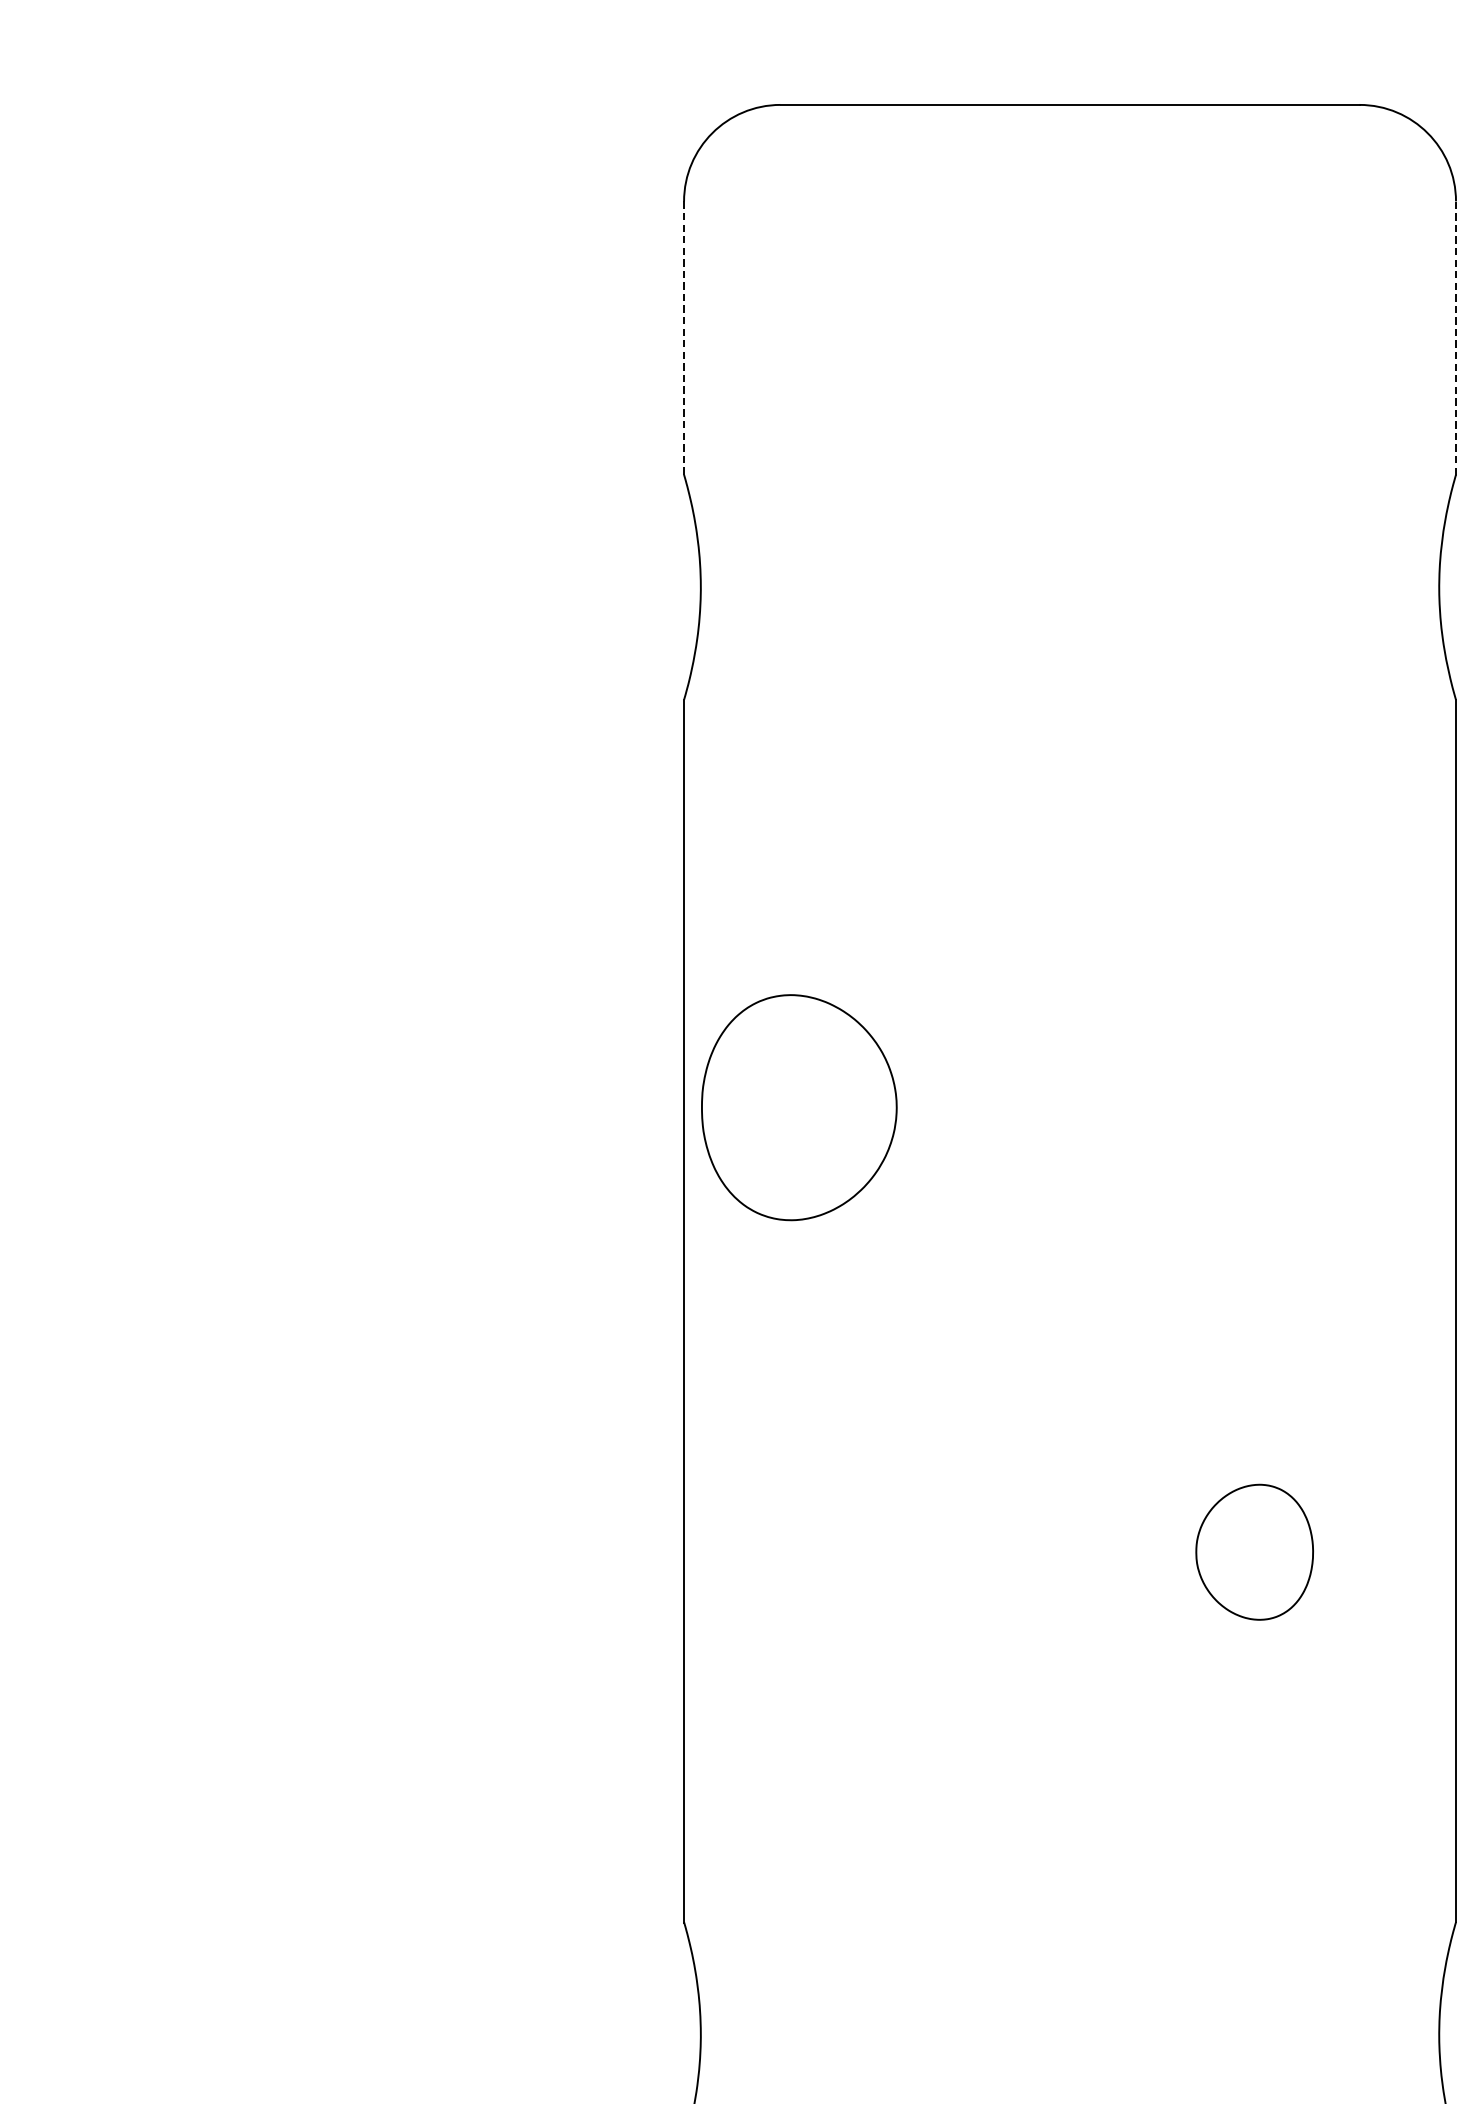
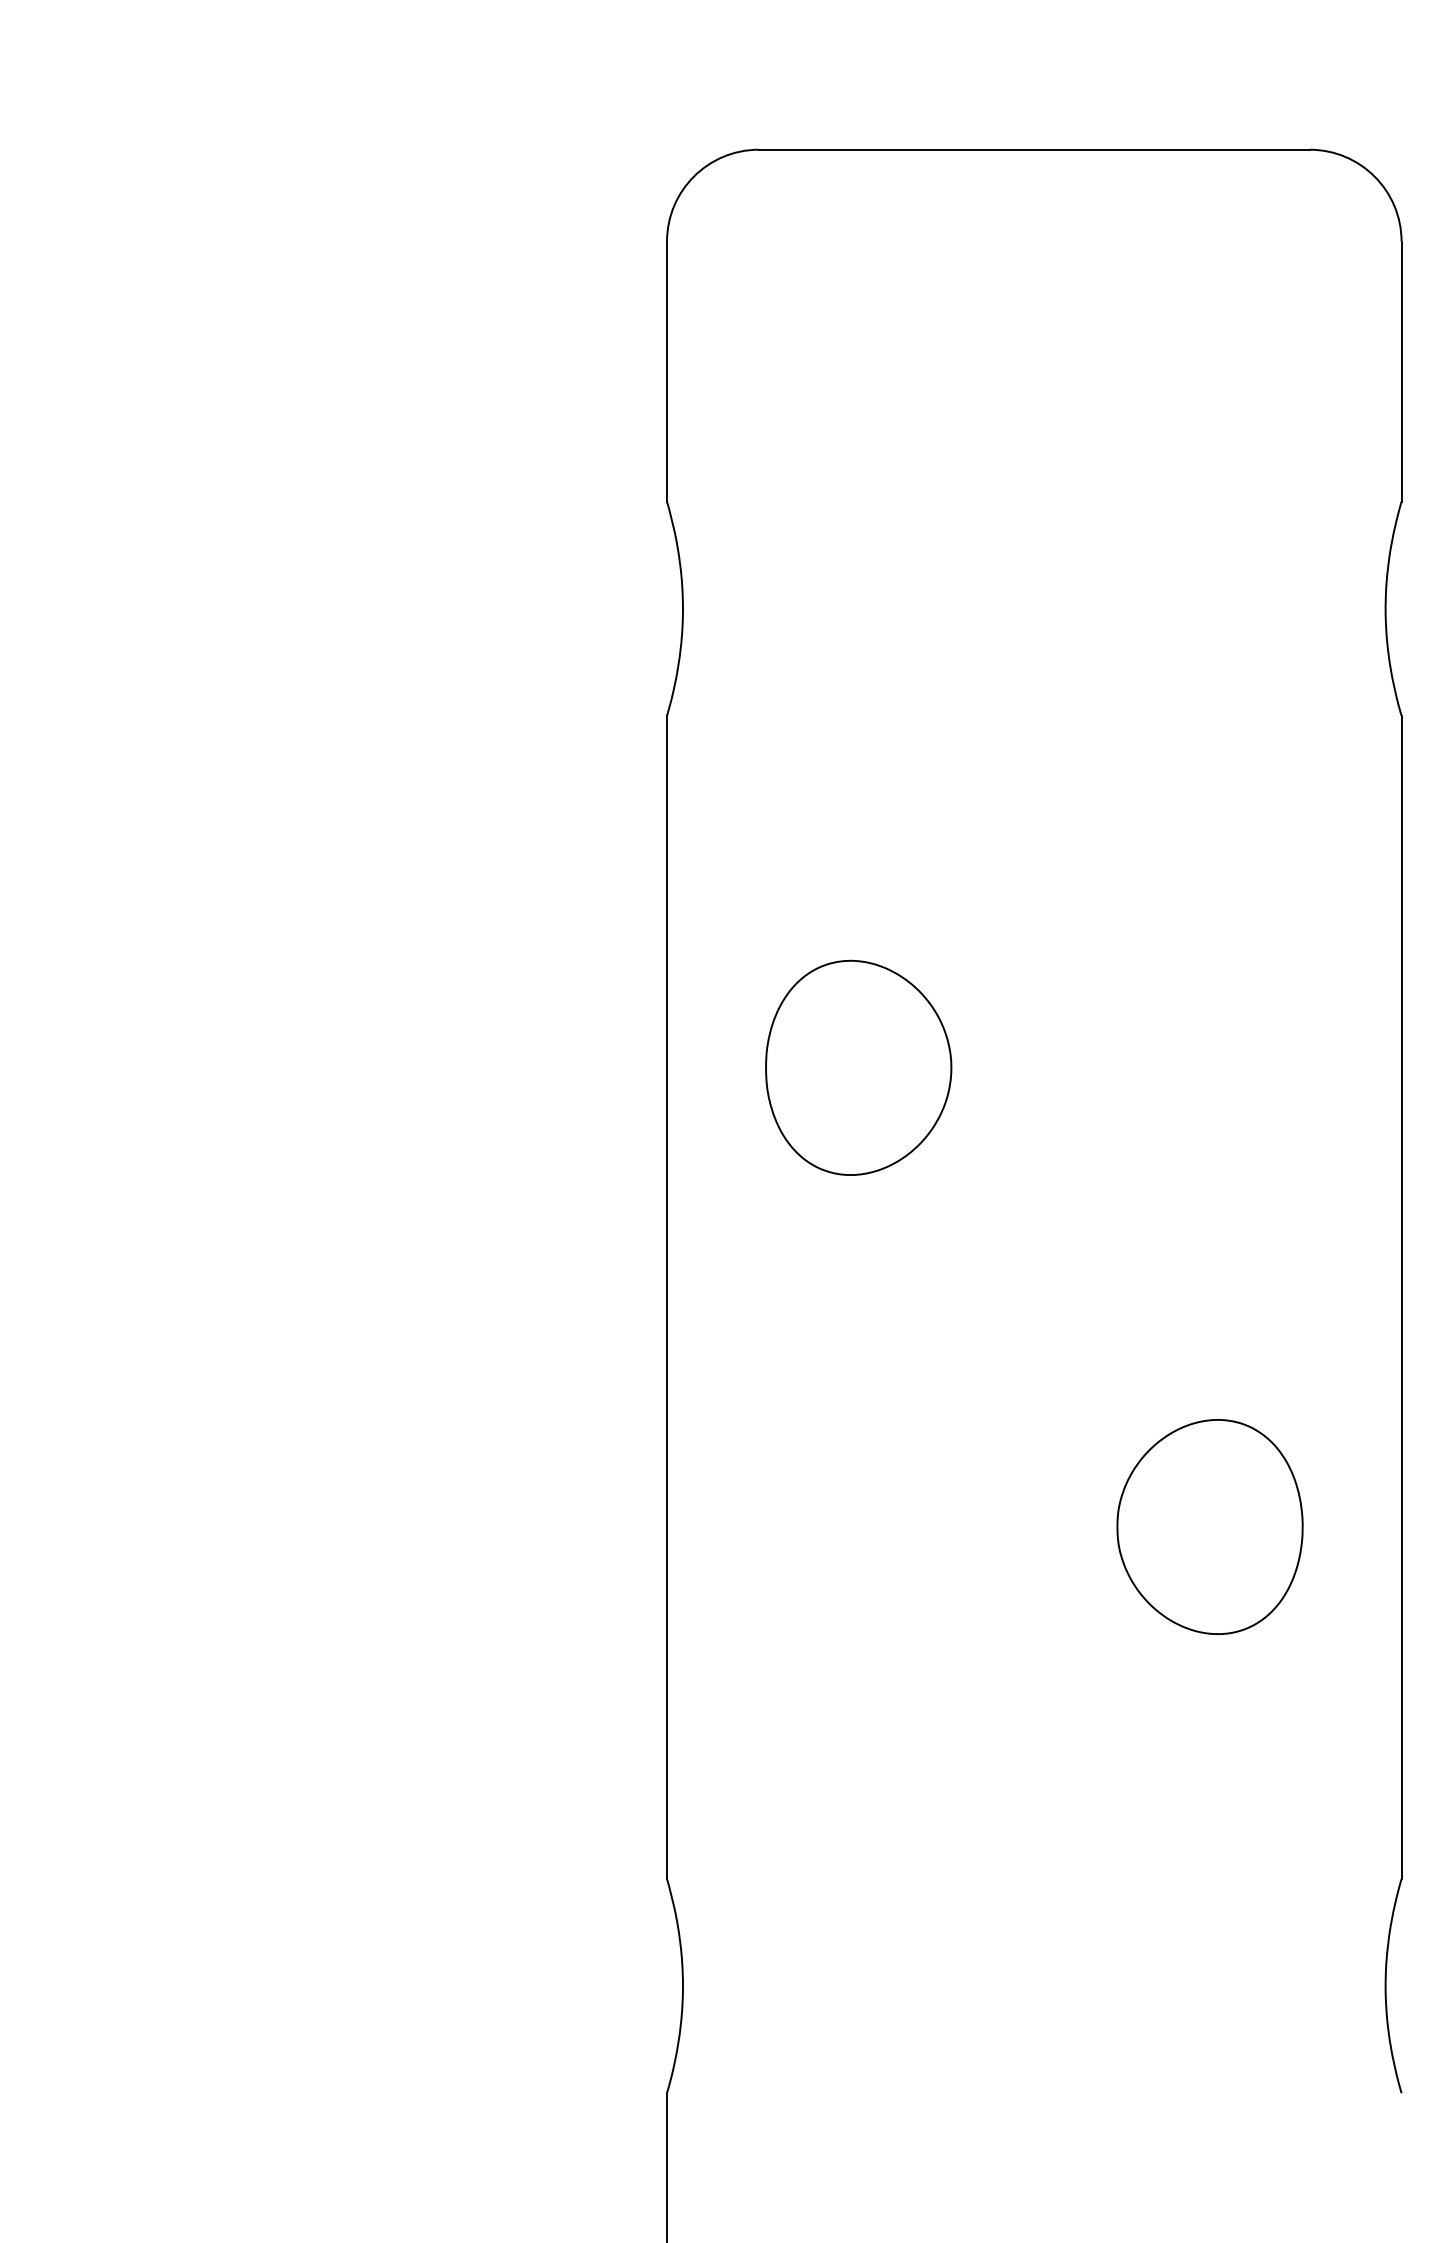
line: (1455, 337) -> (1401, 371), dashed -> solid
line: (684, 339) -> (667, 372), dashed -> solid
part: (799, 1107) -> (858, 1067), moved
part: (1254, 1551) -> (1209, 1526), size x1.67

